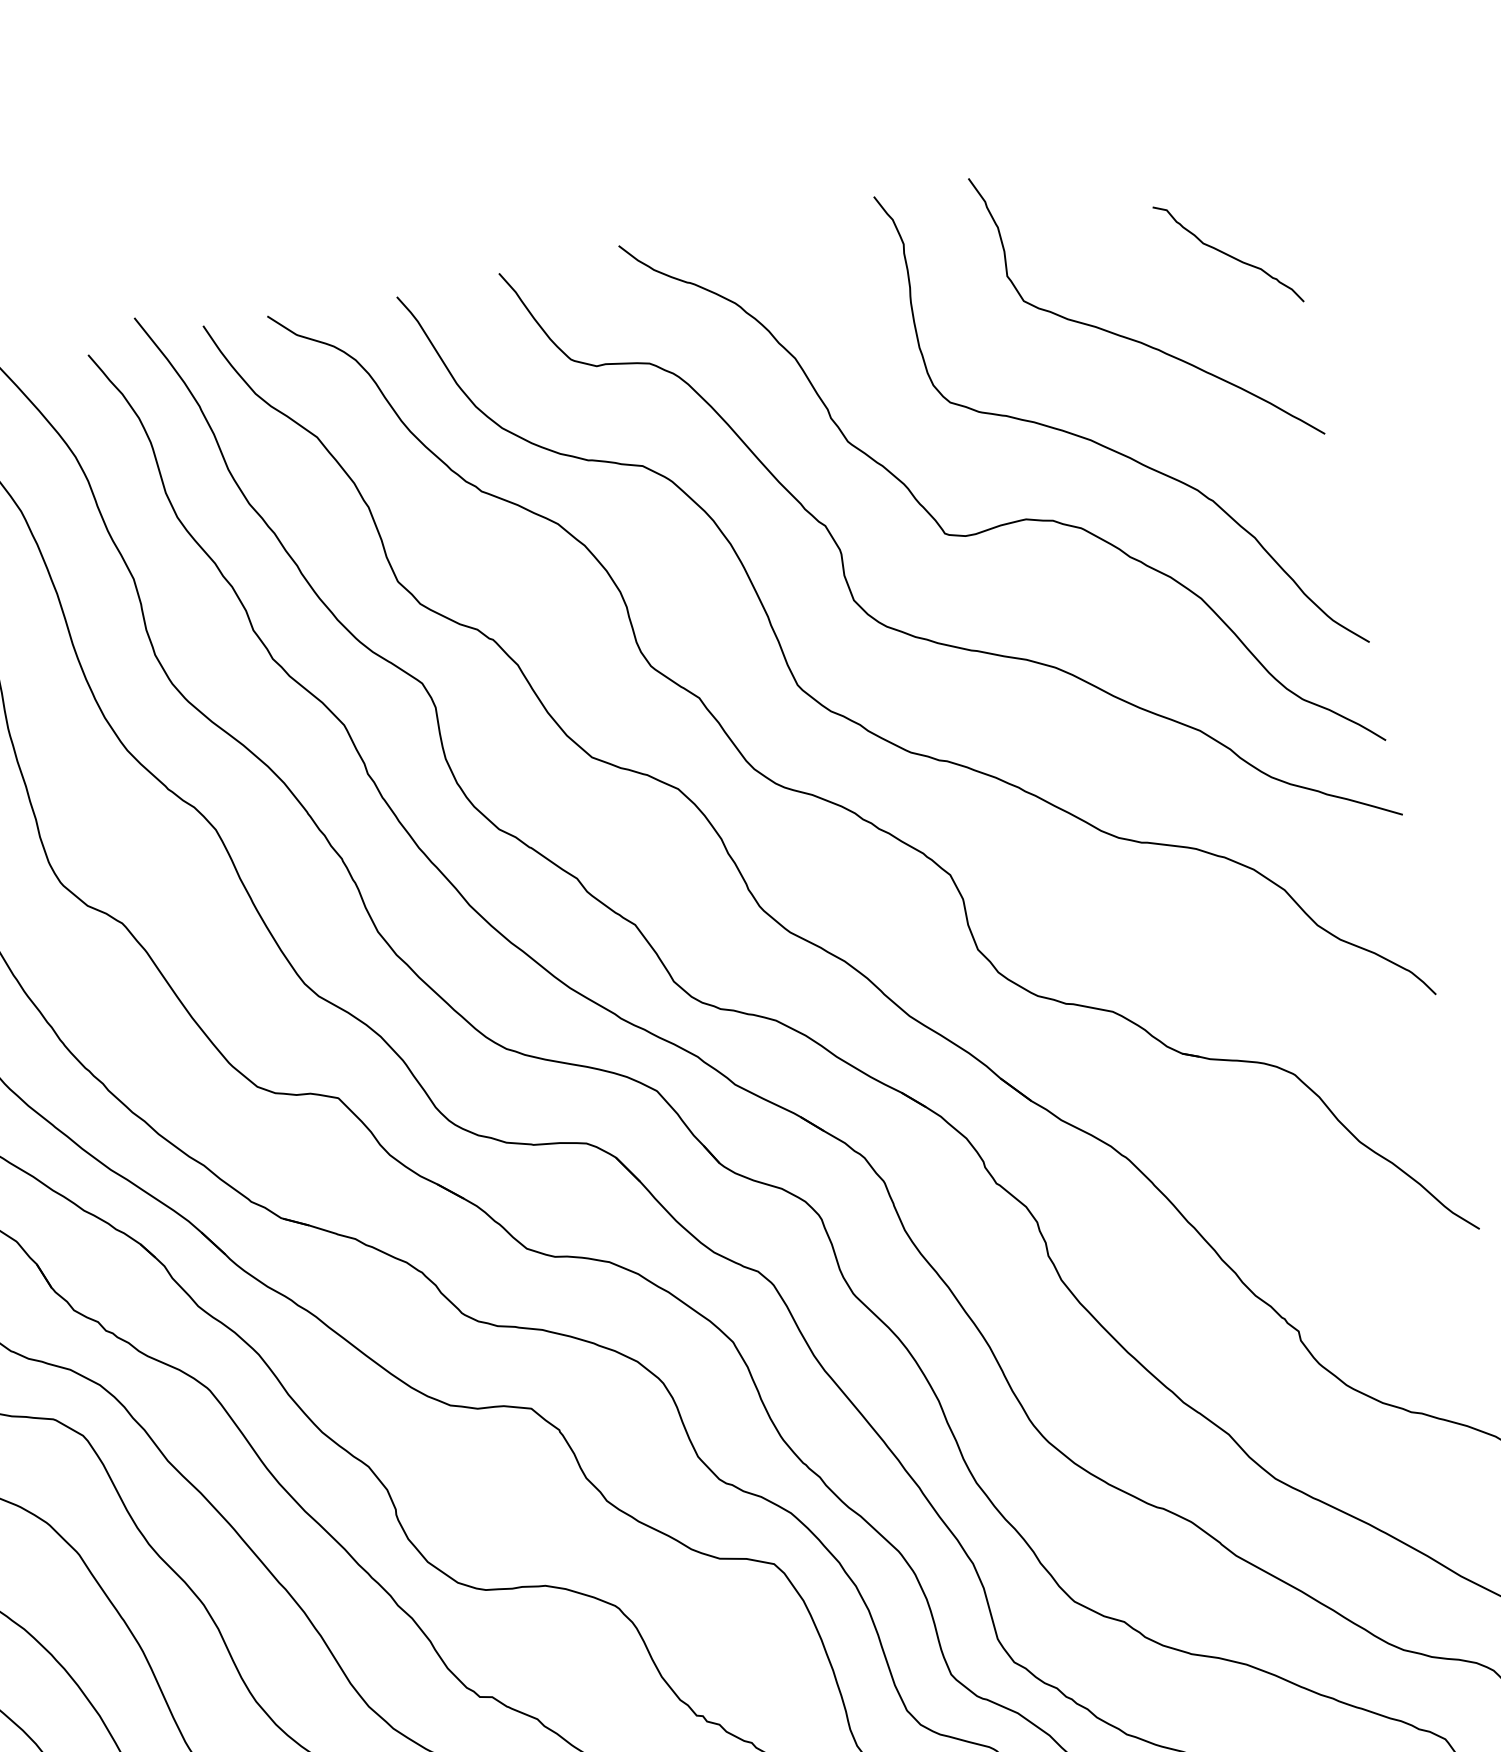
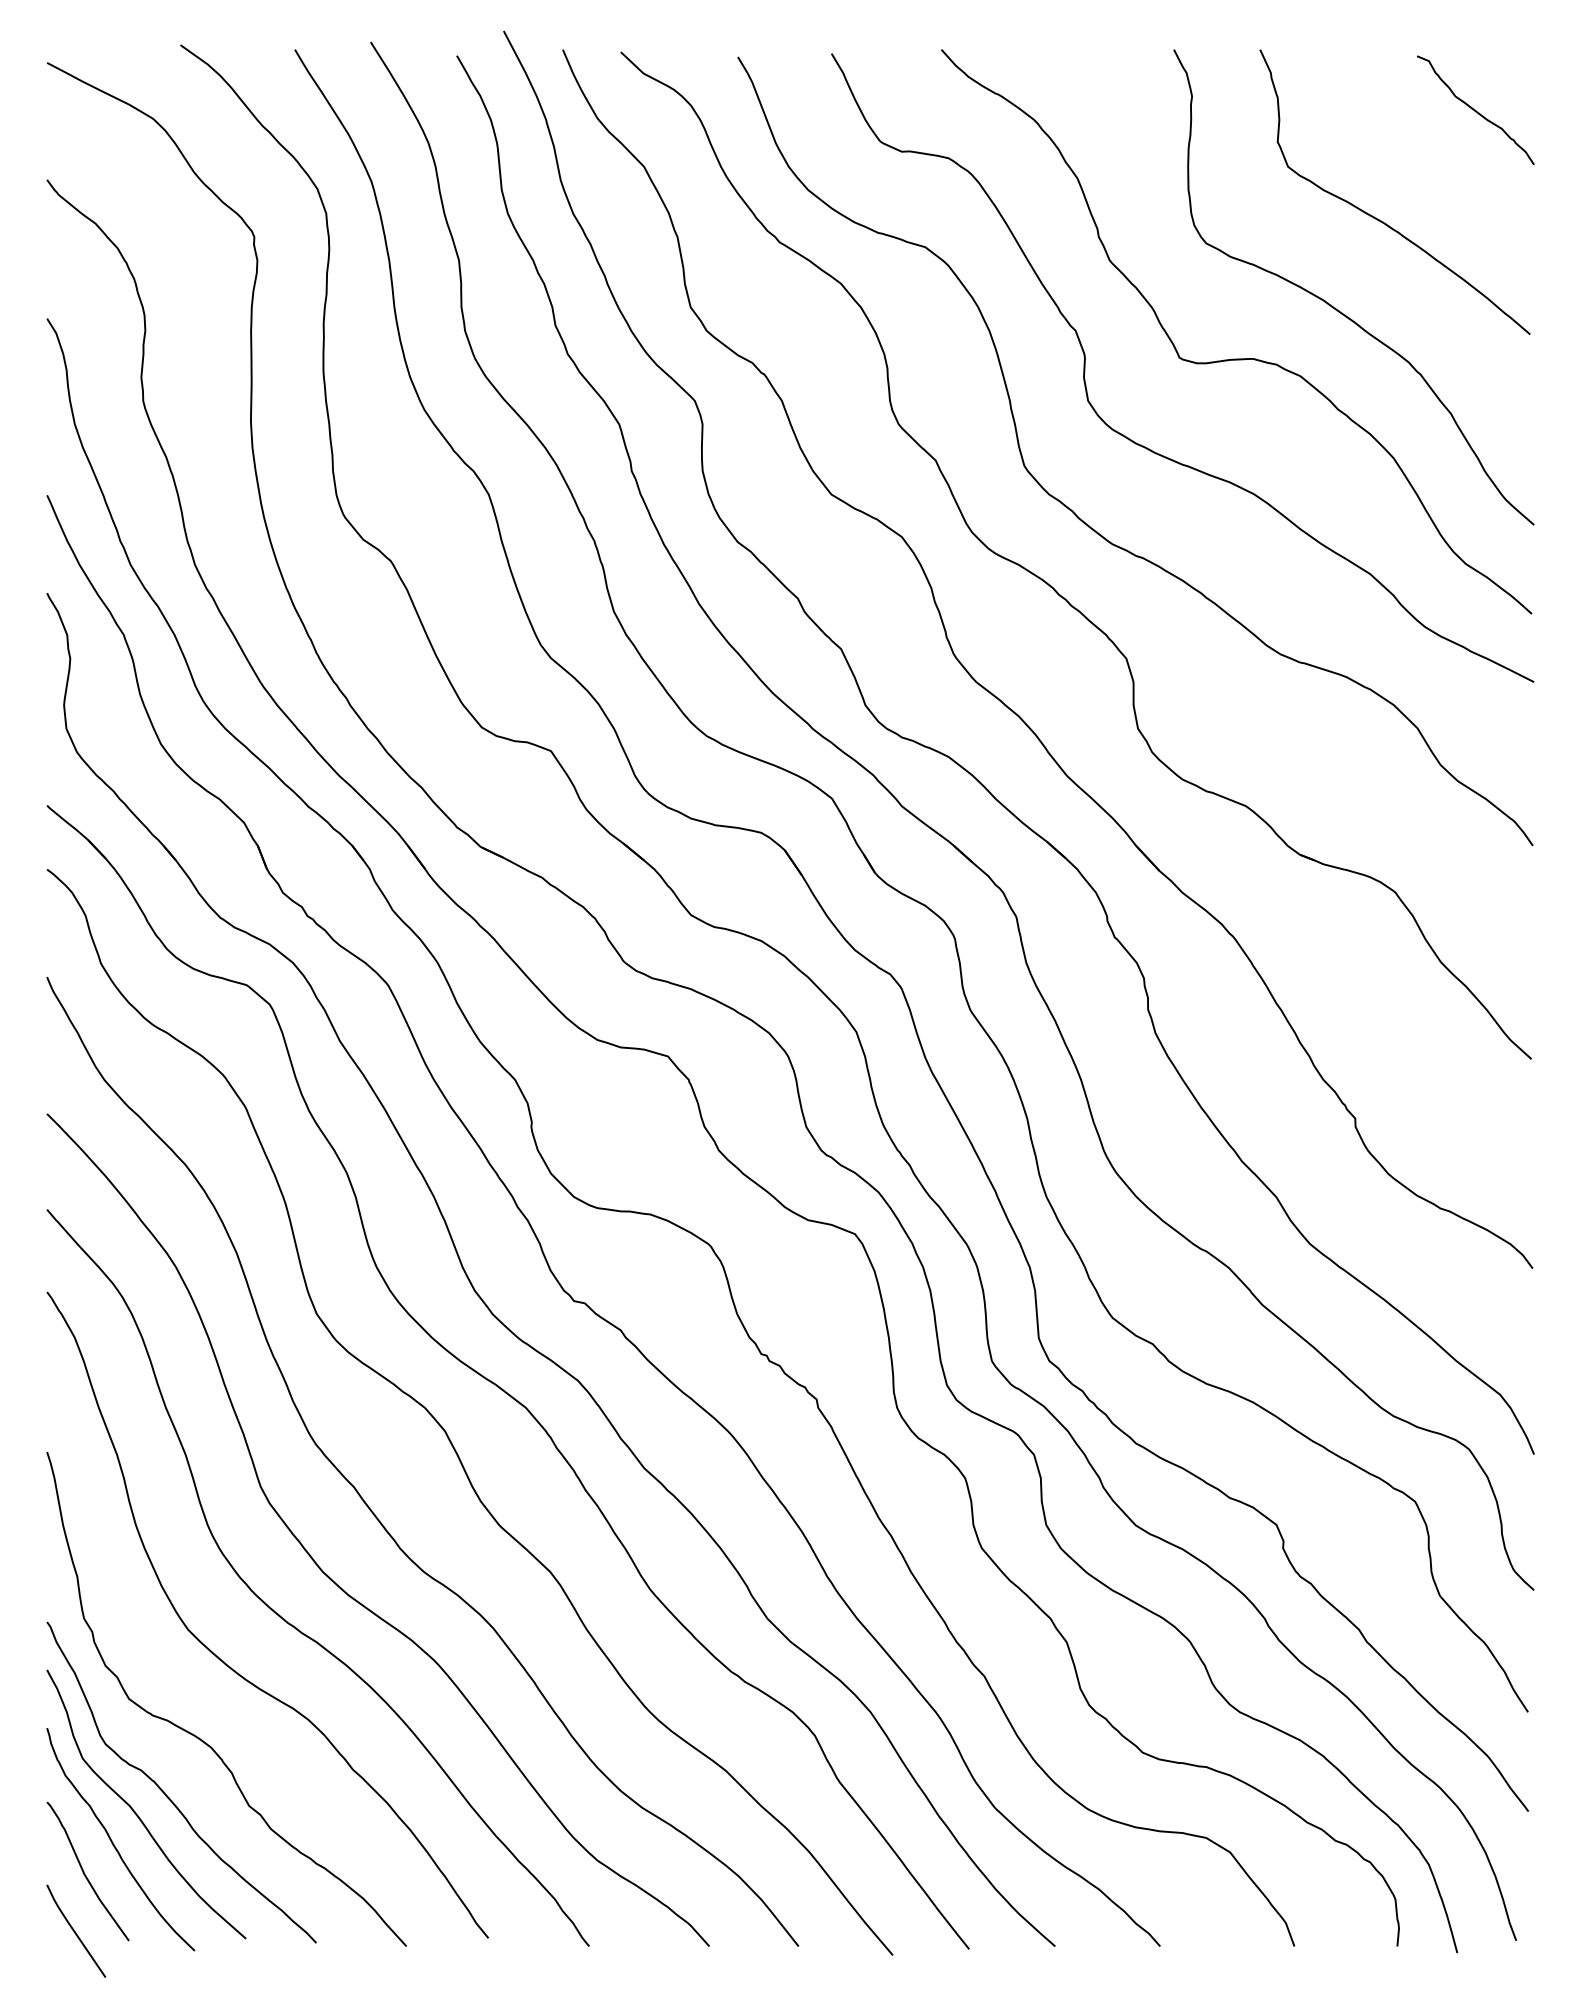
curve: (1228, 254) -> (1475, 110), moved

